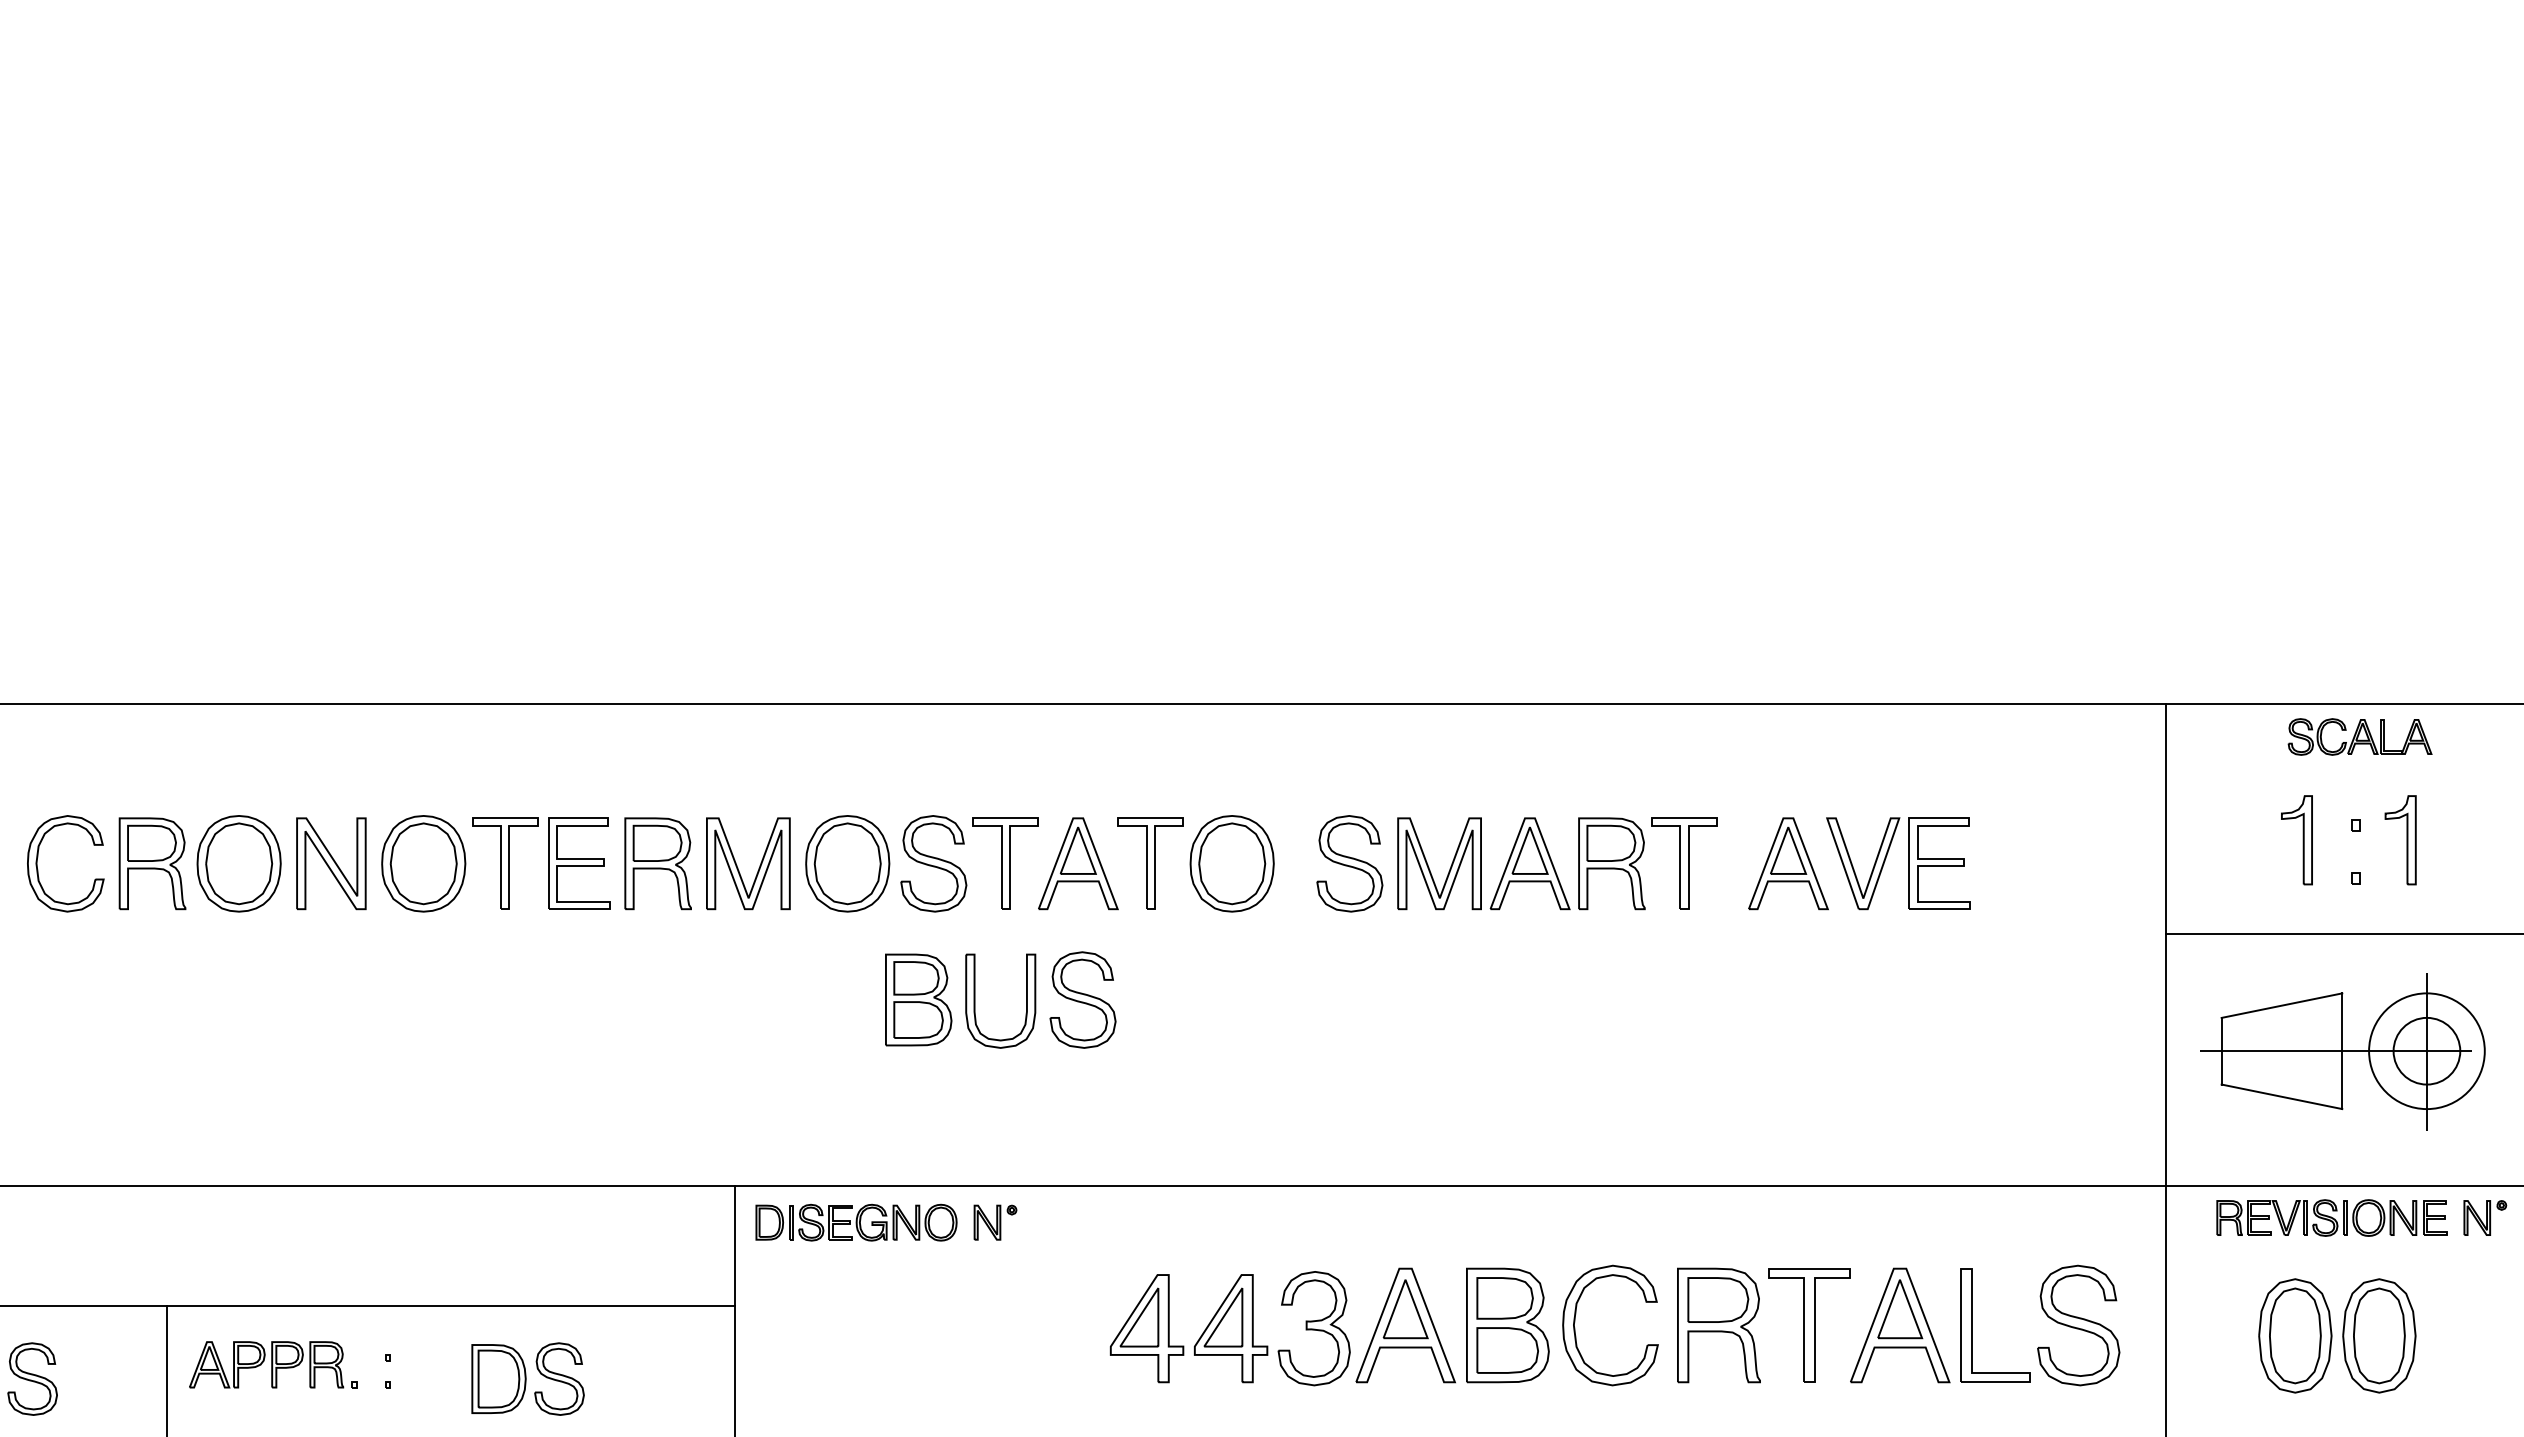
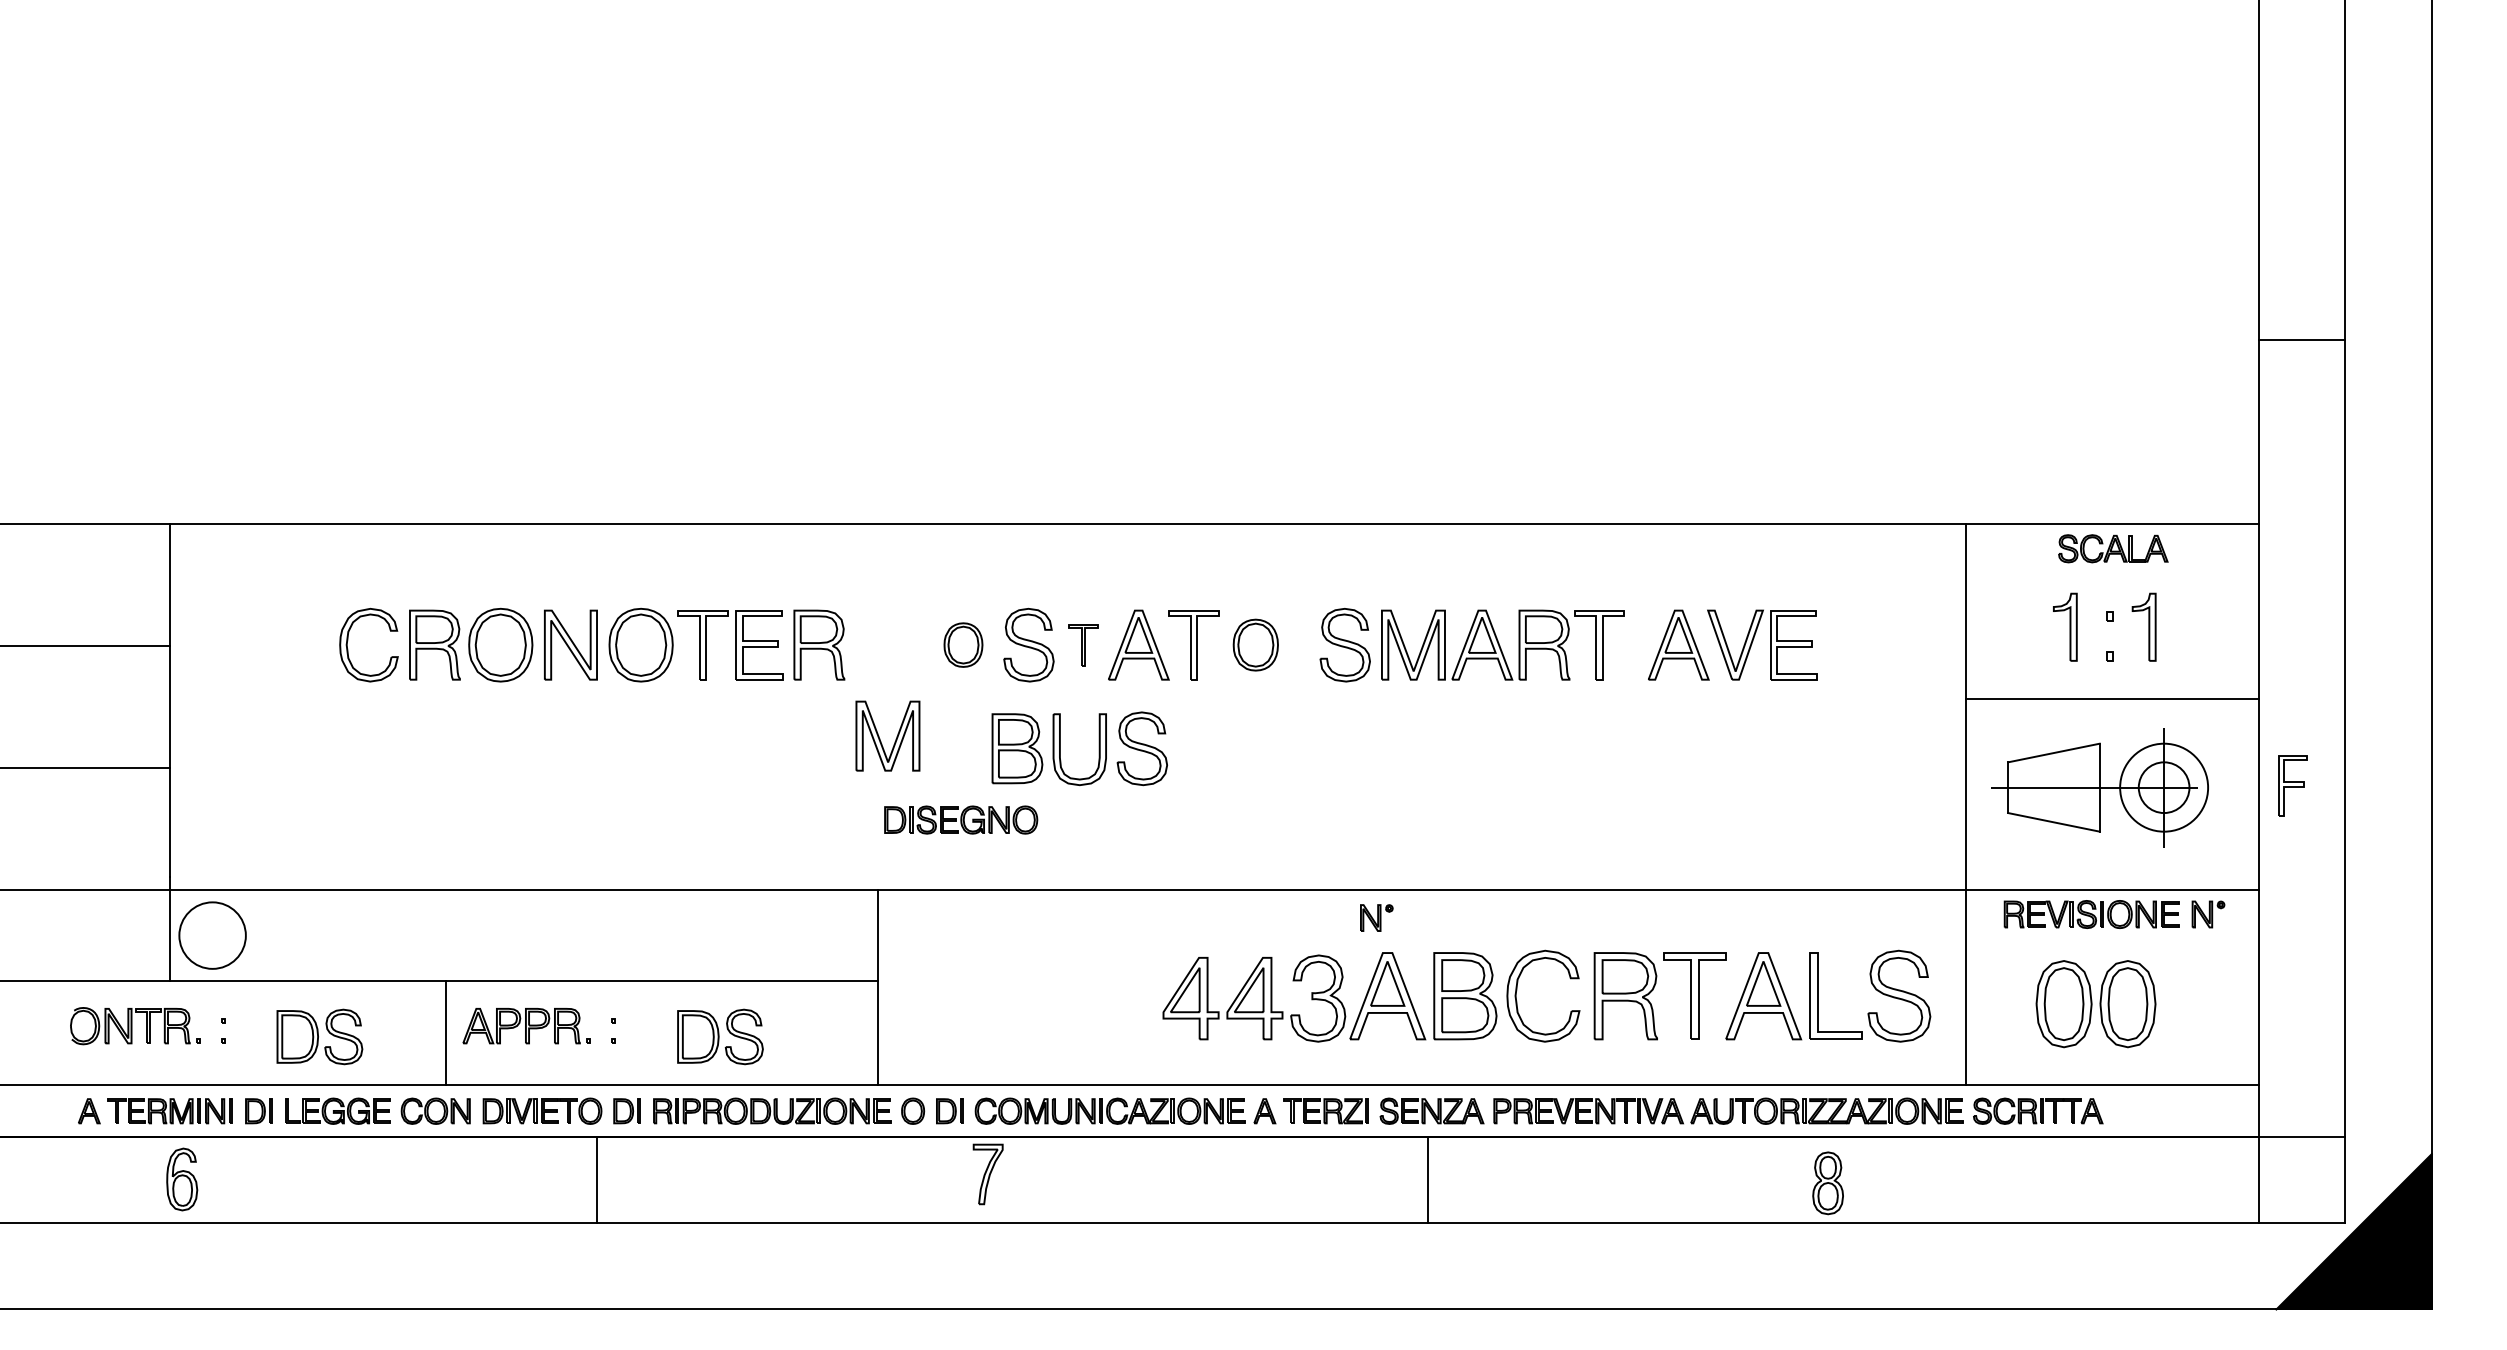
part: (847, 862) -> (963, 644), size x0.6
part: (1231, 862) -> (1255, 644), size x0.7
part: (1005, 864) -> (1083, 645), size x0.6
part: (738, 866) -> (880, 738), moved
part: (856, 1221) -> (961, 819), moved
part: (995, 1221) -> (1376, 917), moved

